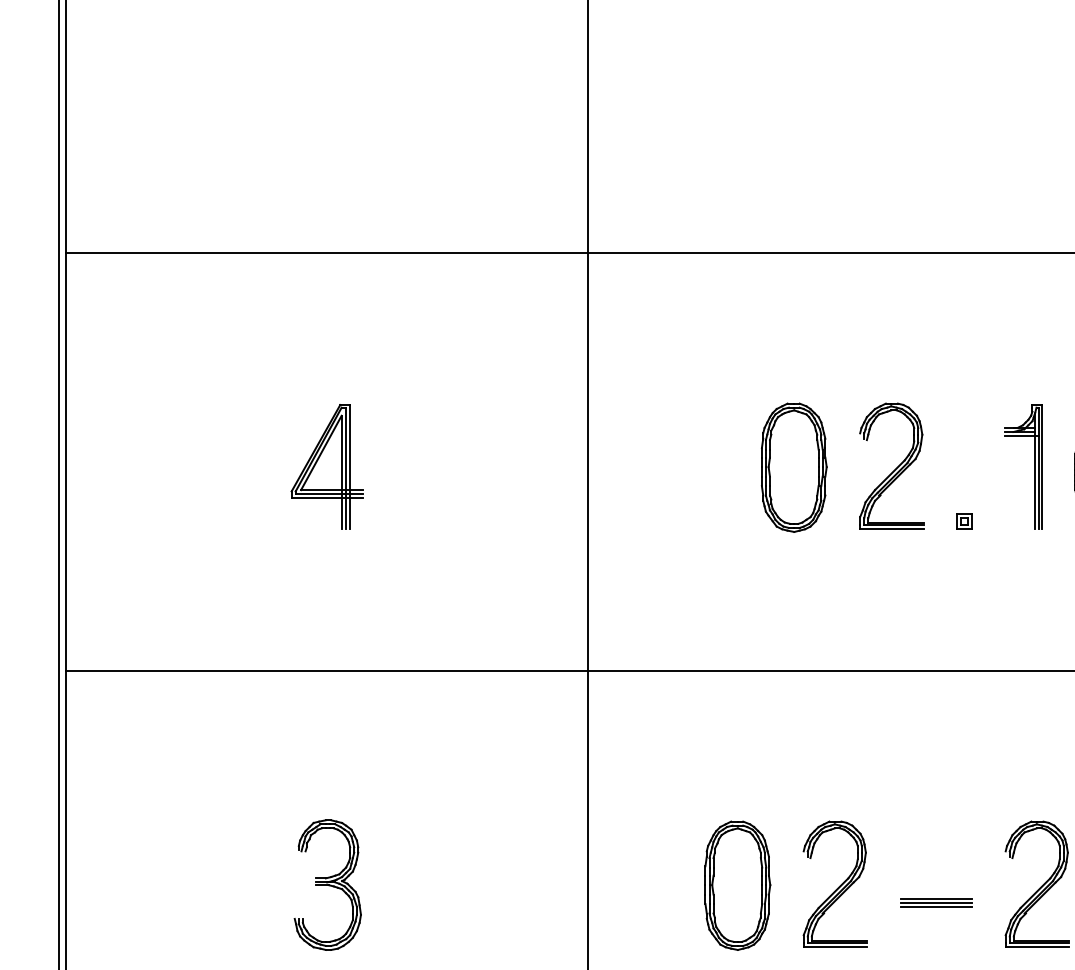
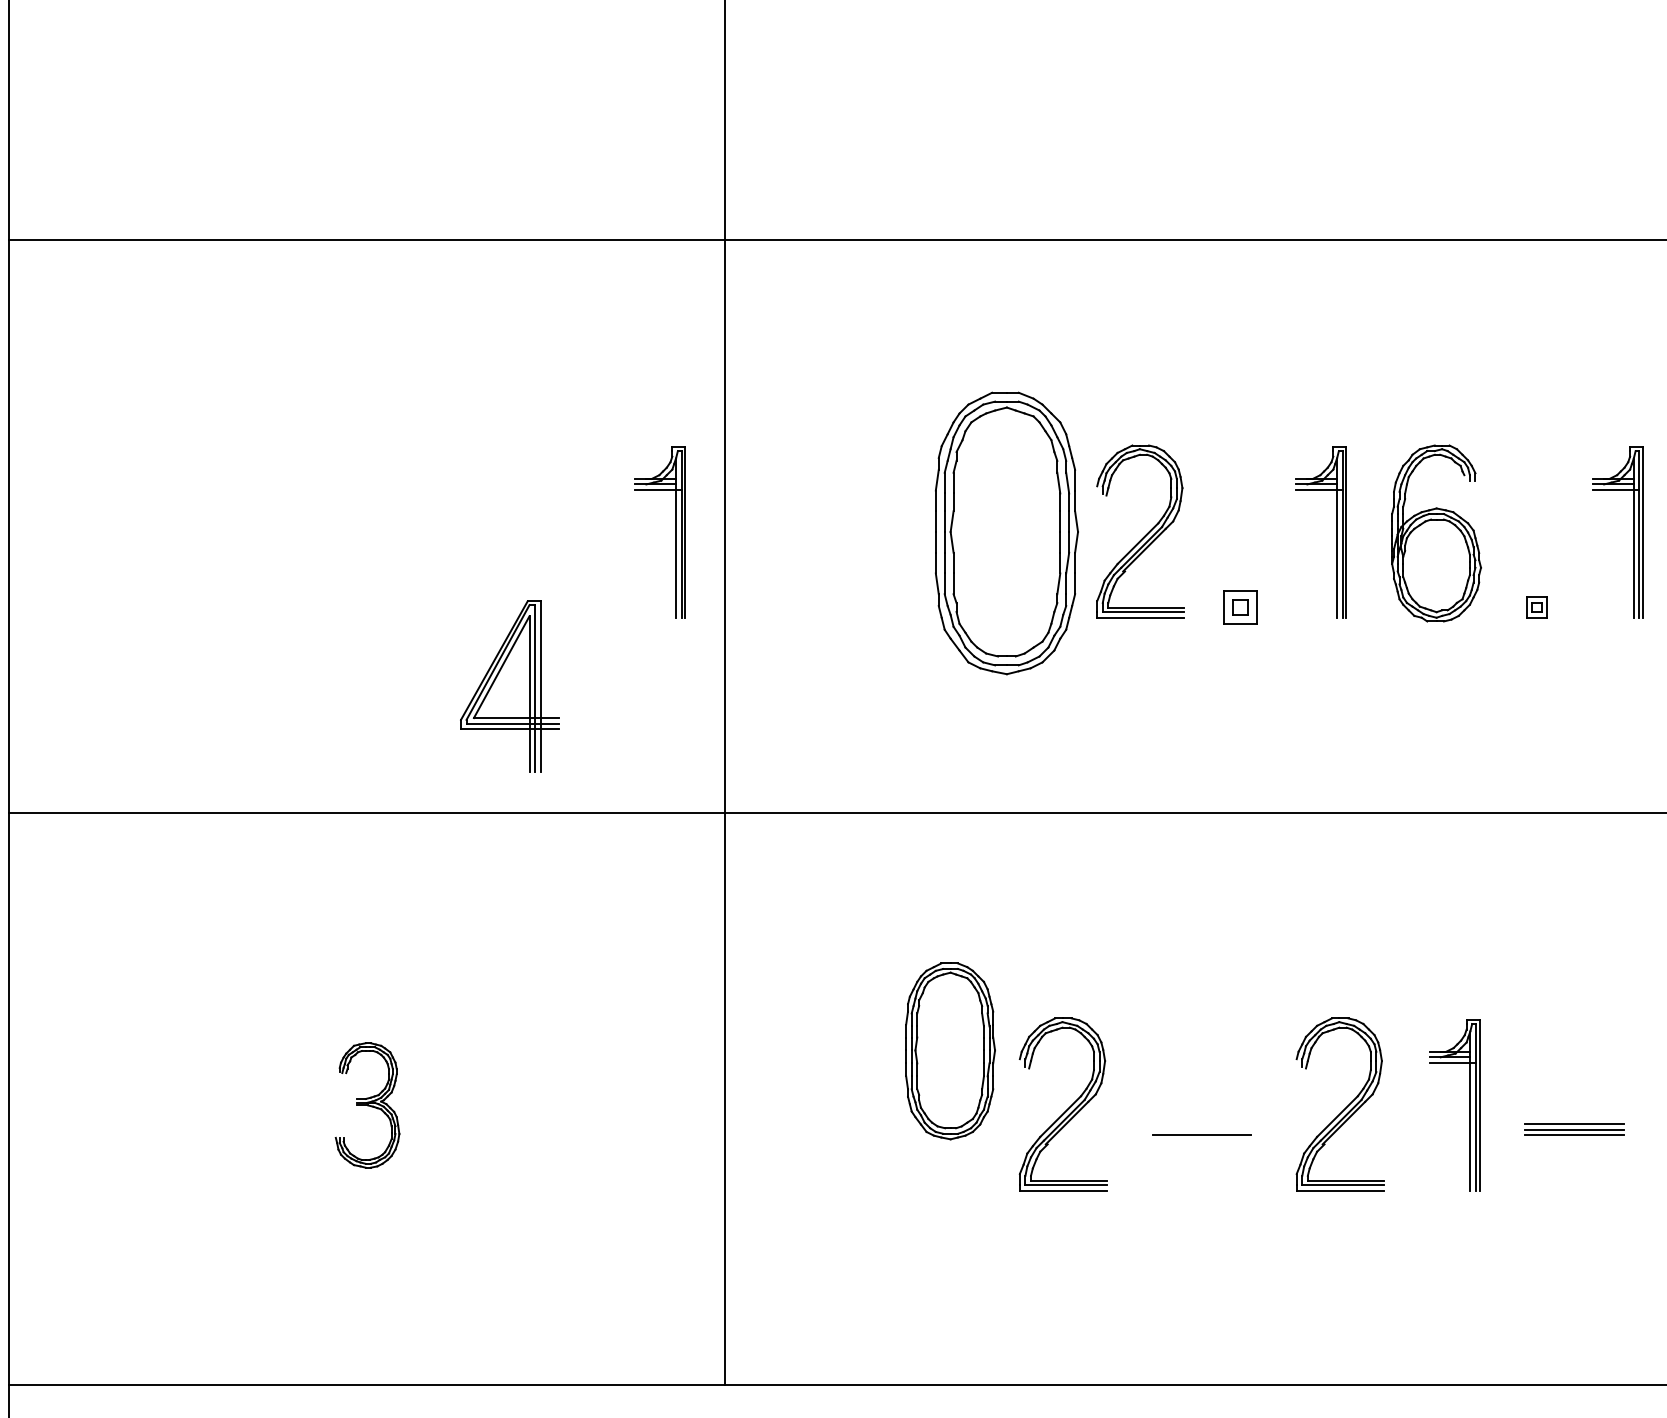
part: (327, 467) -> (509, 686), moved
part: (552, 467) -> (675, 532), added
part: (793, 467) -> (1006, 533), size x1.6
part: (963, 521) -> (1239, 607), size x1.6
part: (327, 885) -> (367, 1105), size x0.7
part: (737, 885) -> (950, 1051), moved
line: (936, 898) -> (1201, 1123), removed
line: (936, 902) -> (1201, 1129), removed

